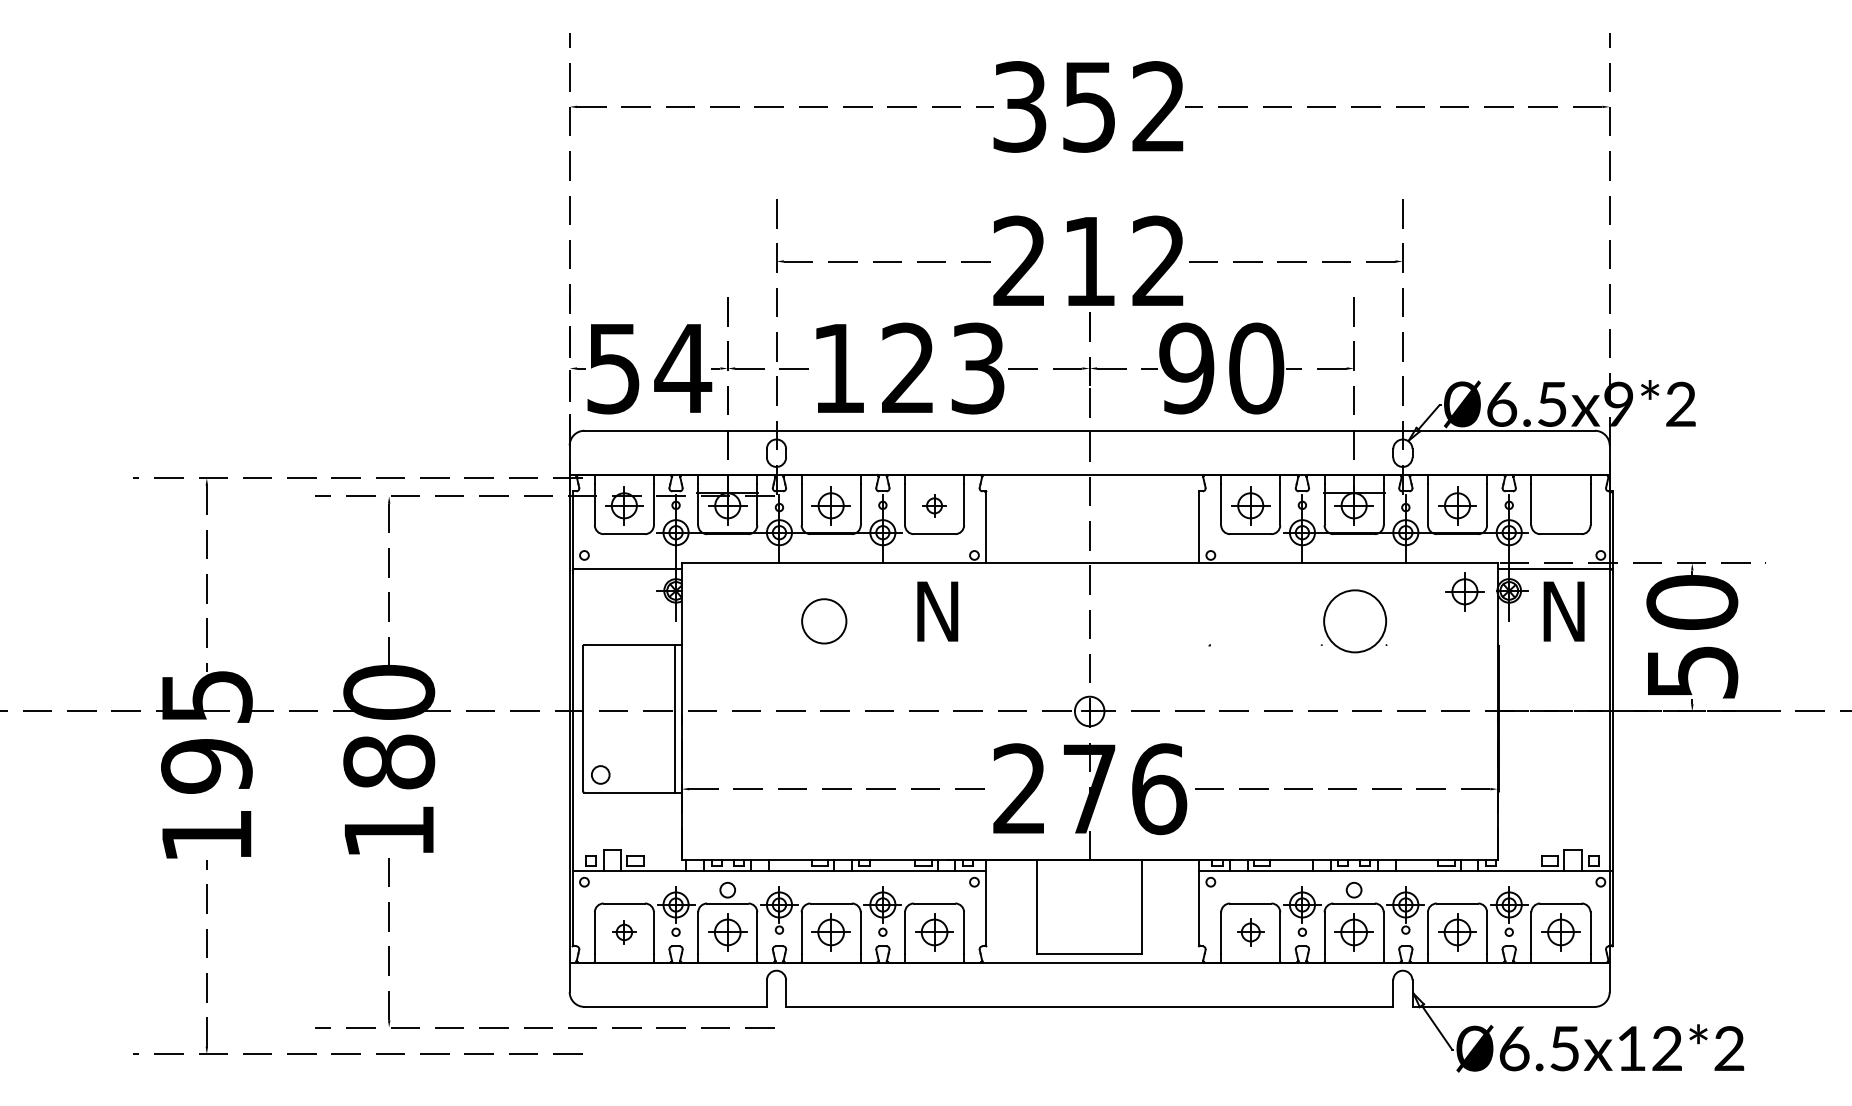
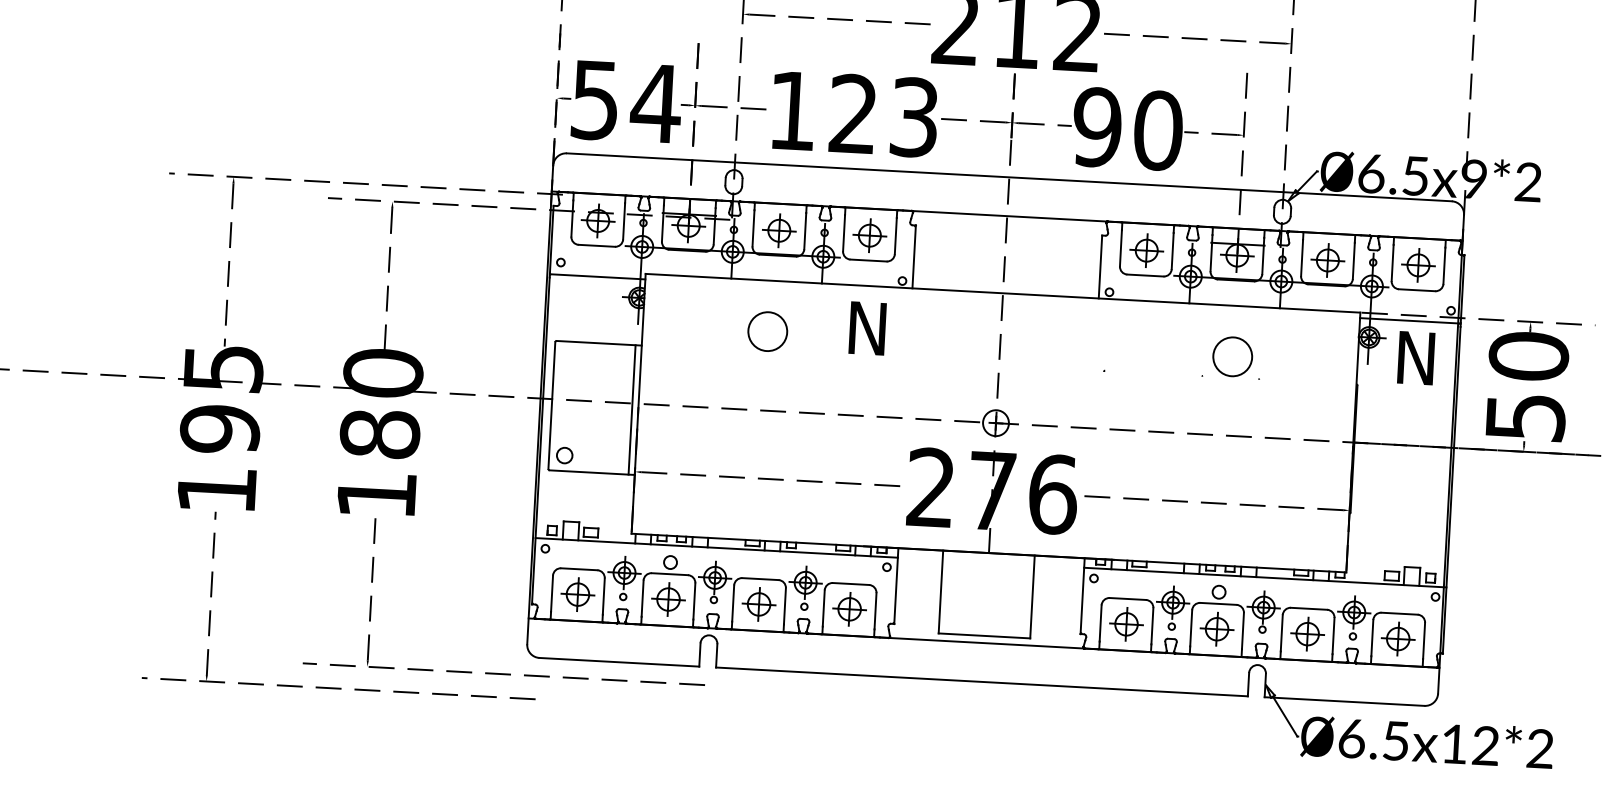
part: (934, 505) -> (869, 235), size x1.67
part: (1464, 591) -> (1418, 265), moved
circle: (1354, 621) -> (1232, 356), size x0.71
part: (624, 932) -> (578, 594), size x1.67
part: (1250, 932) -> (1126, 624), size x1.43

